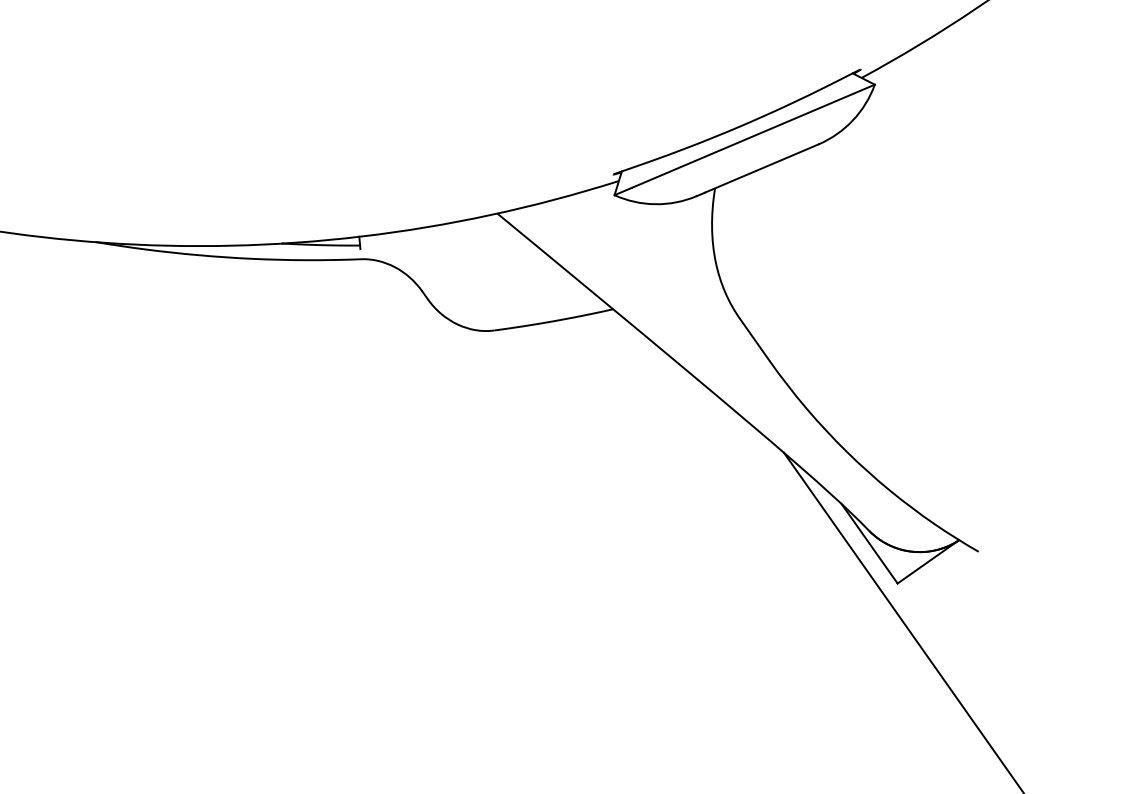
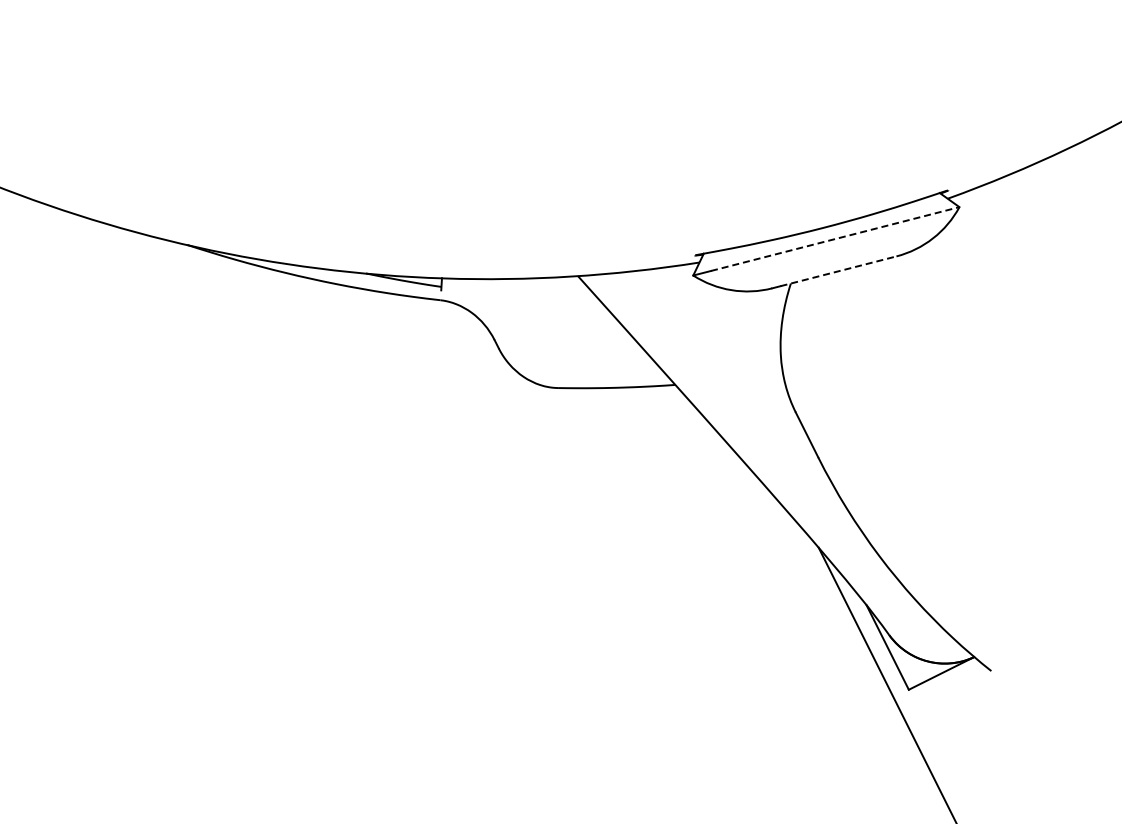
line: (753, 135) -> (835, 238), solid -> dashed
line: (761, 168) -> (838, 271), solid -> dashed

